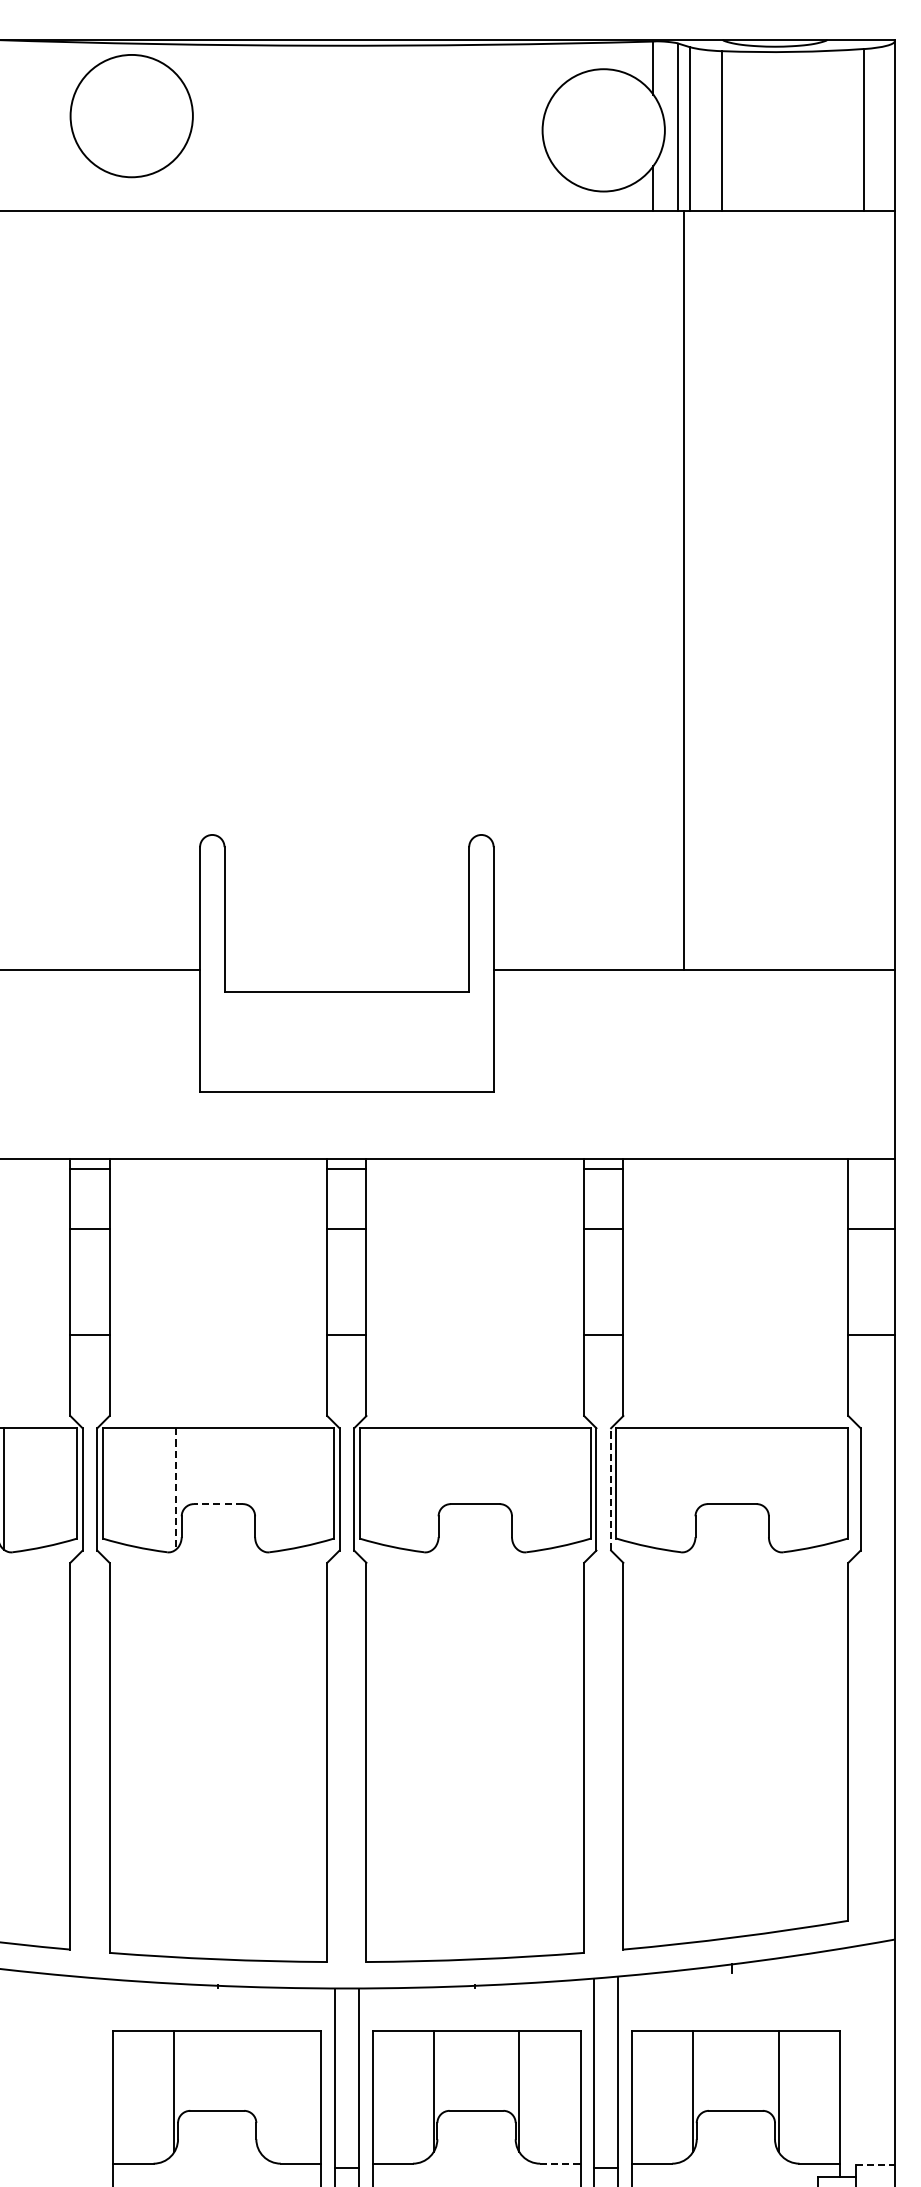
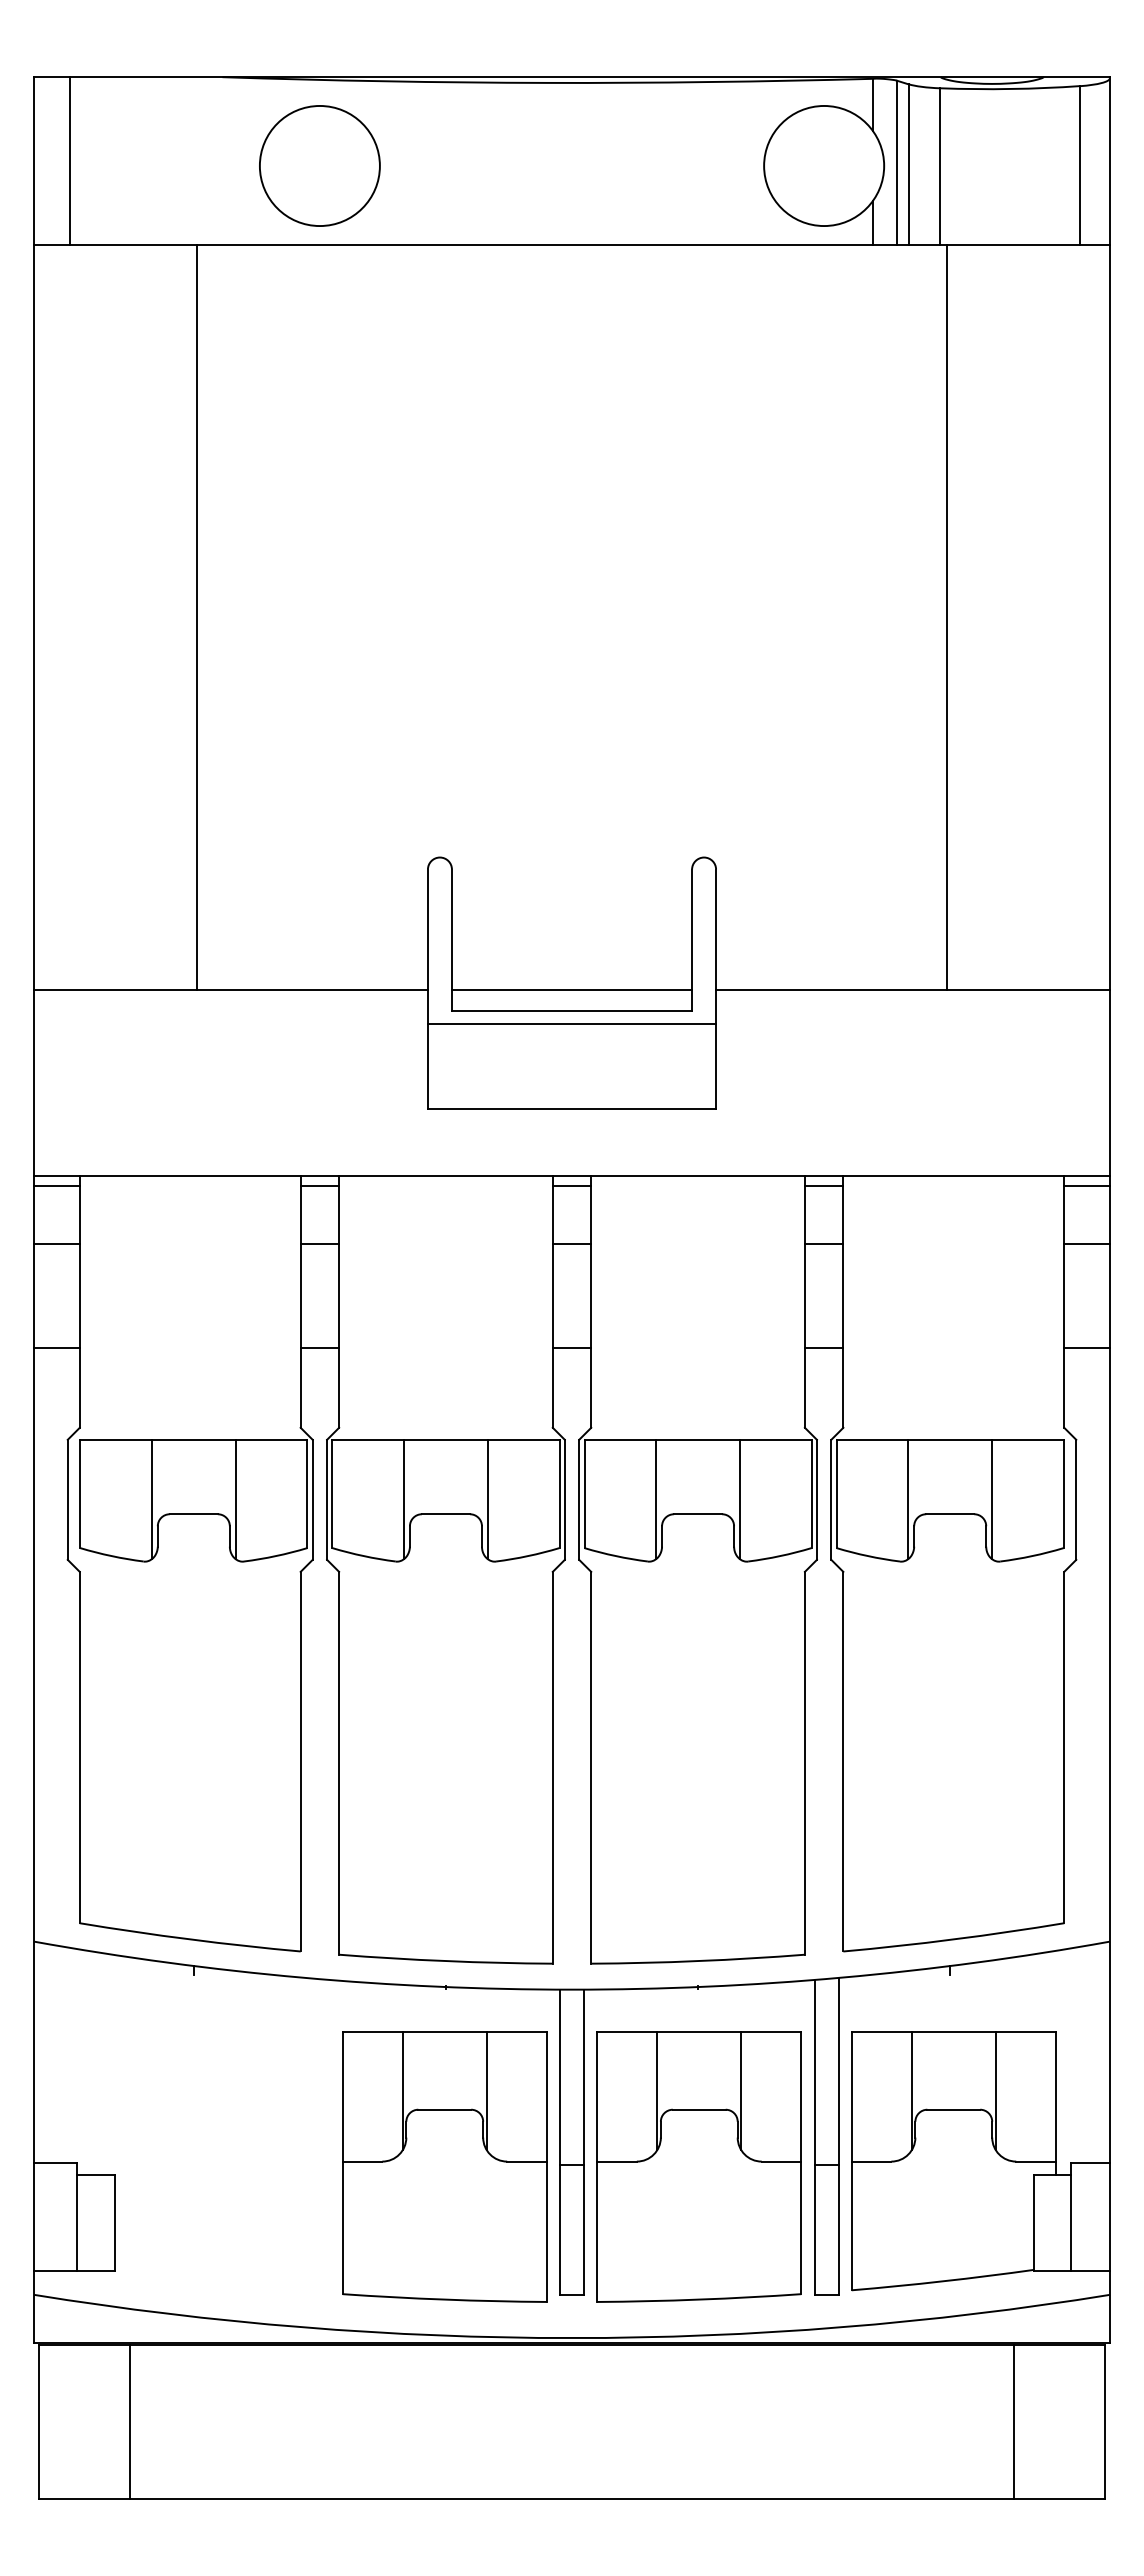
circle: (131, 115) -> (319, 165), moved
line: (683, 590) -> (946, 617), moved
line: (346, 969) -> (571, 989), added
line: (346, 1005) -> (571, 1024), added
line: (871, 1169) -> (1086, 1185), added
line: (175, 1489) -> (403, 1499), dashed -> solid
line: (260, 1489) -> (487, 1499), added
line: (432, 1489) -> (656, 1499), added
line: (518, 1489) -> (740, 1499), added
line: (611, 1489) -> (831, 1499), dashed -> solid
line: (689, 1489) -> (908, 1499), added
line: (775, 1489) -> (992, 1499), added
line: (217, 1504) -> (445, 1514), dashed -> solid
line: (259, 2091) -> (486, 2090), added
line: (560, 2163) -> (781, 2161), dashed -> solid
line: (876, 2164) -> (1091, 2162), dashed -> solid

